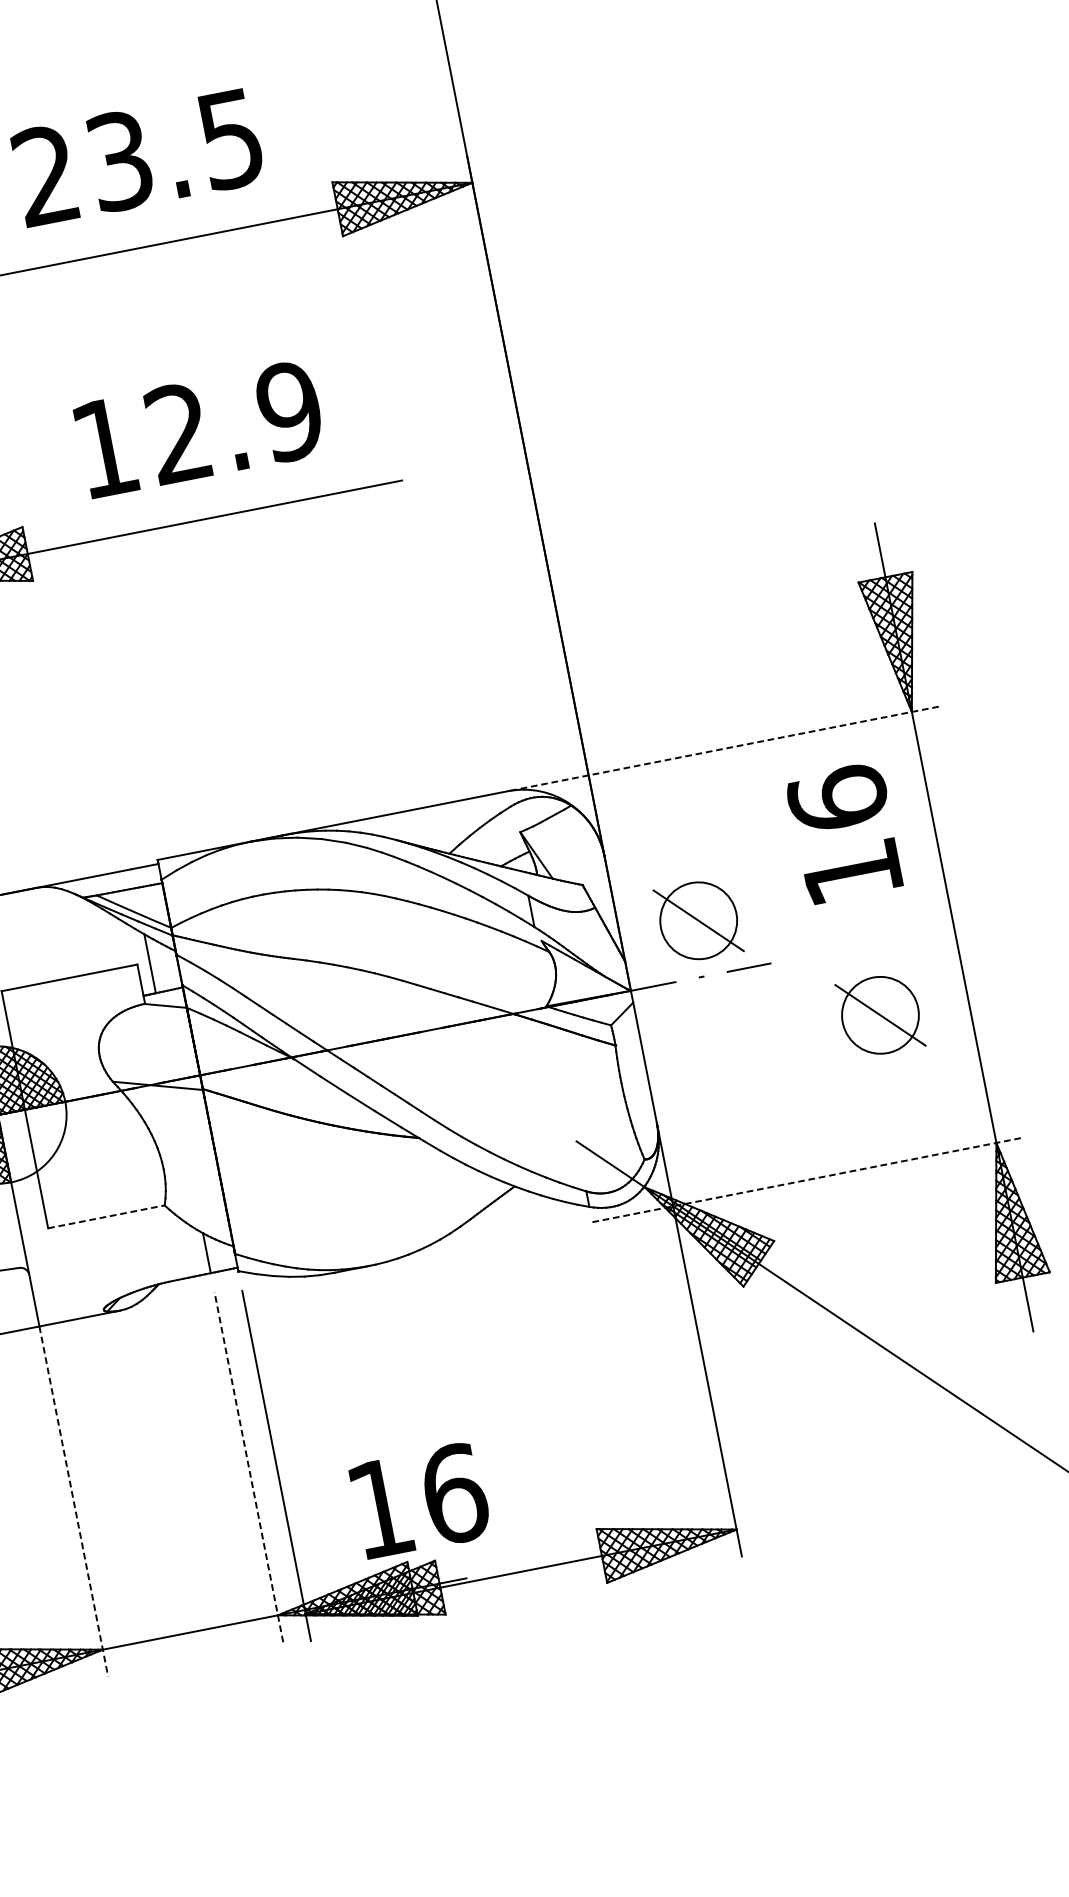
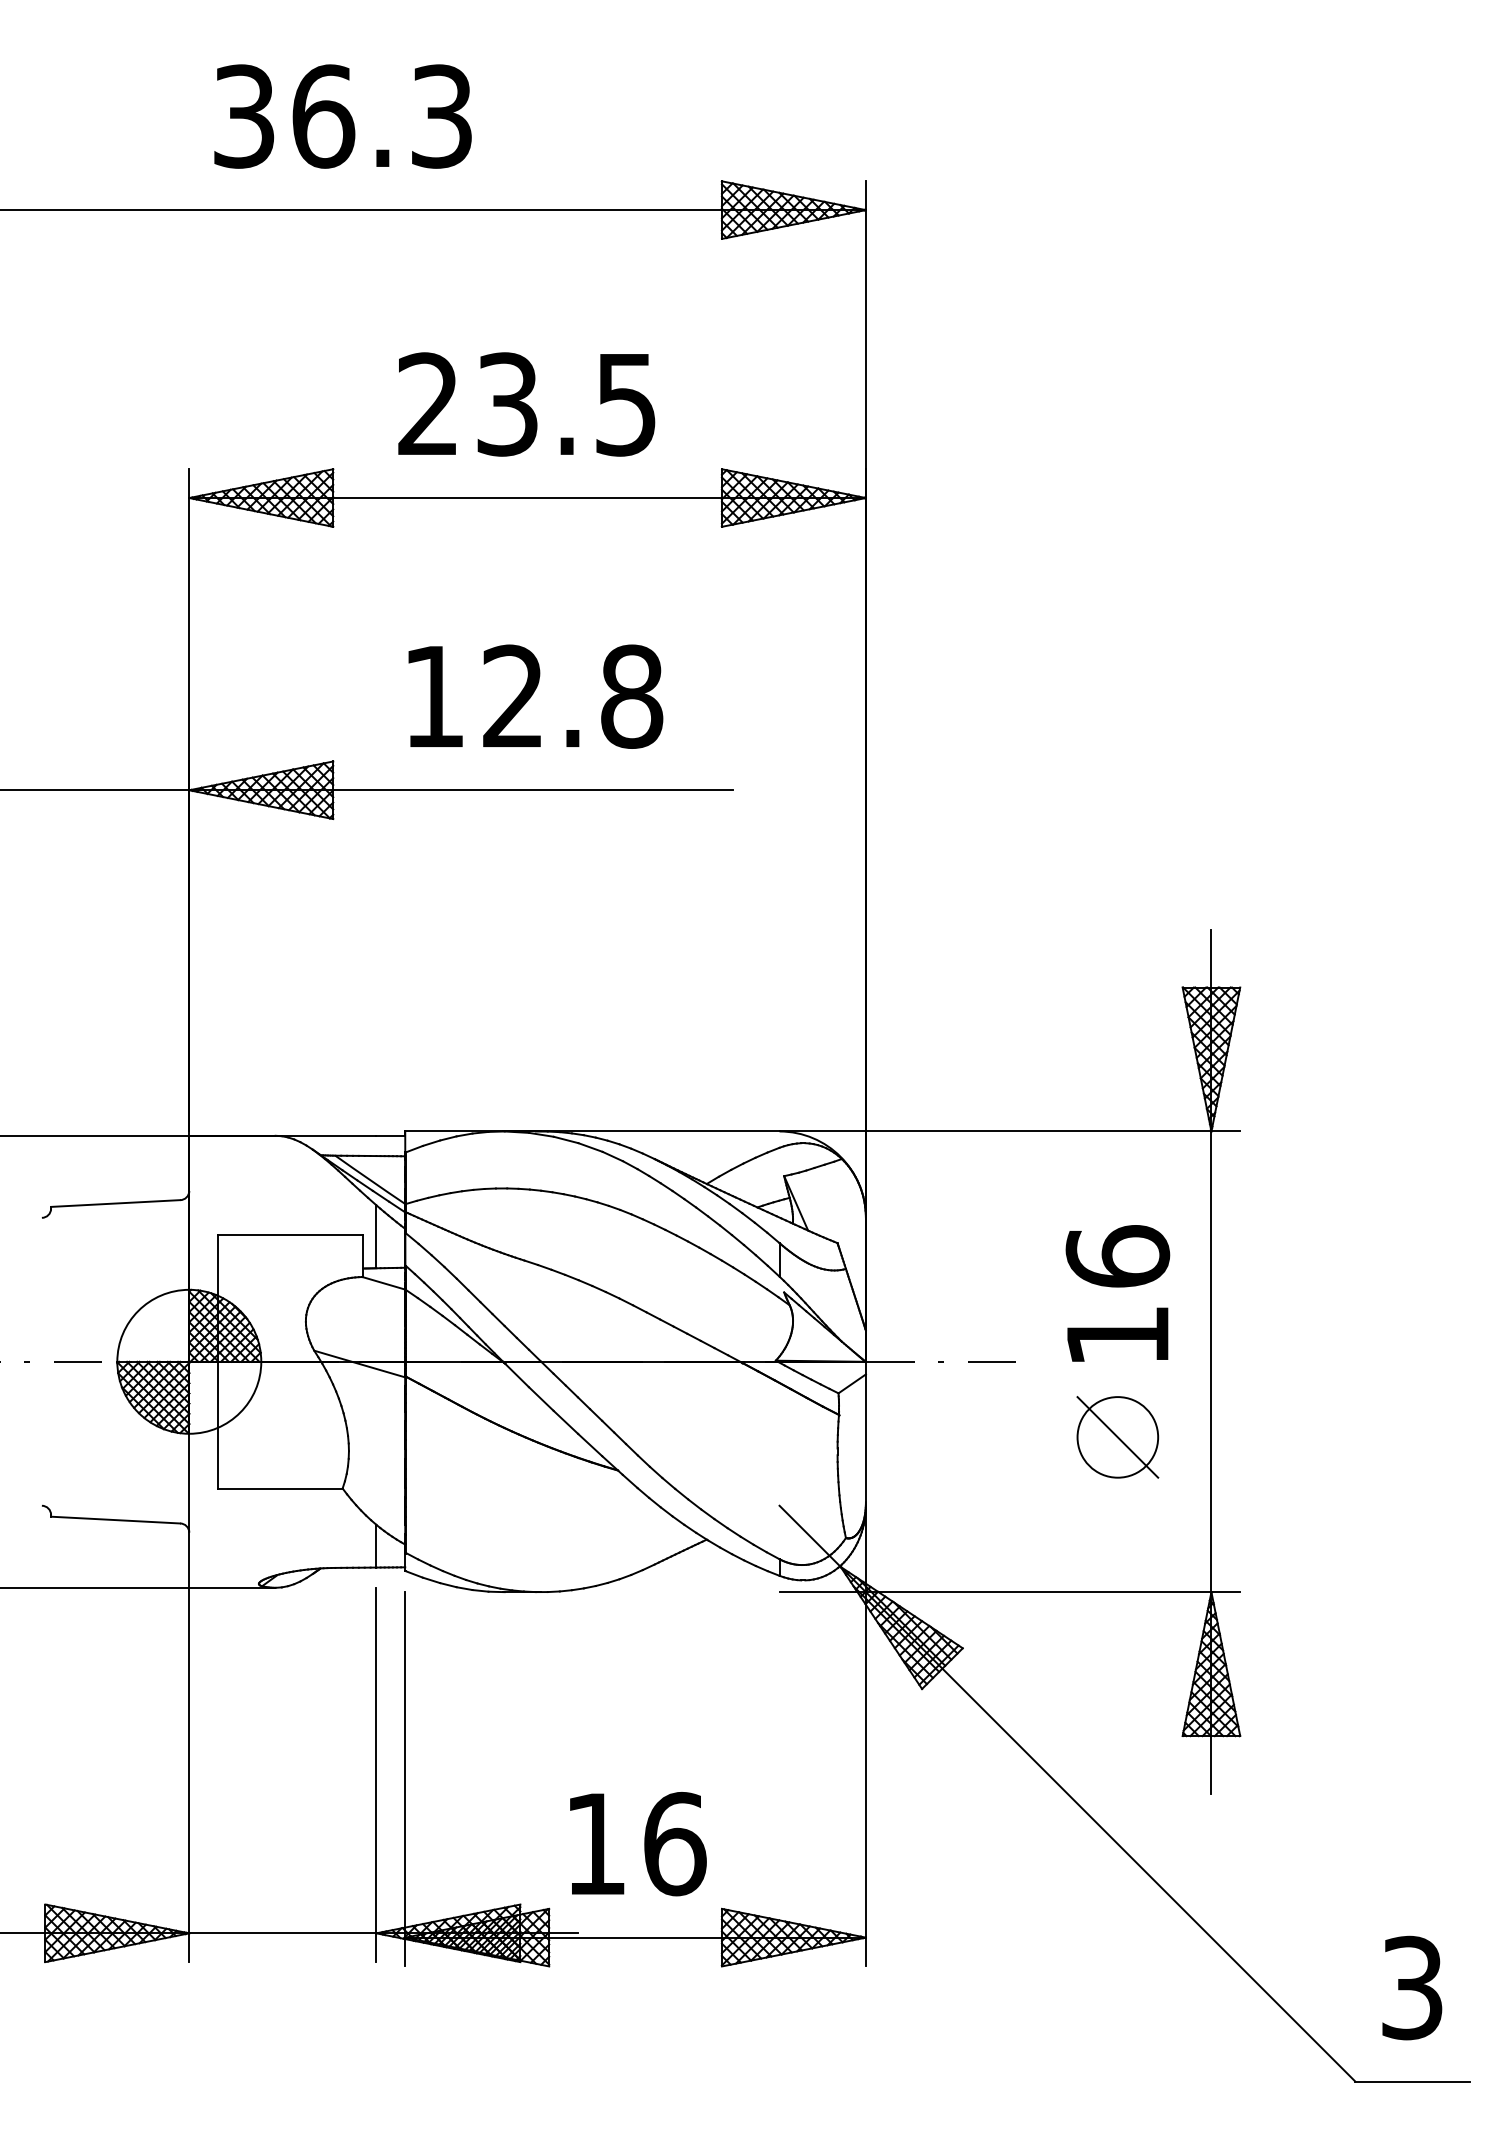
text: (289, 411) -> (631, 696), 12.9 -> 12.8
line: (722, 749) -> (1009, 1131), dashed -> solid
text: (844, 833) -> (1117, 1293), moved
part: (698, 920) -> (949, 1303), removed
line: (808, 1180) -> (1010, 1592), dashed -> solid
line: (106, 1216) -> (280, 1488), dashed -> solid
line: (248, 1466) -> (376, 1774), dashed -> solid
text: (420, 1501) -> (638, 1844), moved
line: (74, 1502) -> (189, 1775), dashed -> solid

